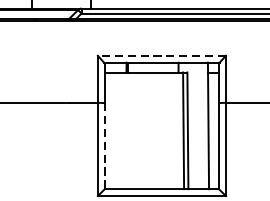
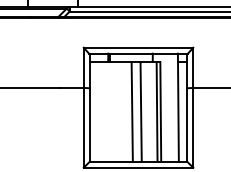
line: (161, 55) -> (138, 47), dashed -> solid
line: (153, 130) -> (131, 111), added
line: (164, 130) -> (140, 111), added
line: (104, 146) -> (89, 125), dashed -> solid

